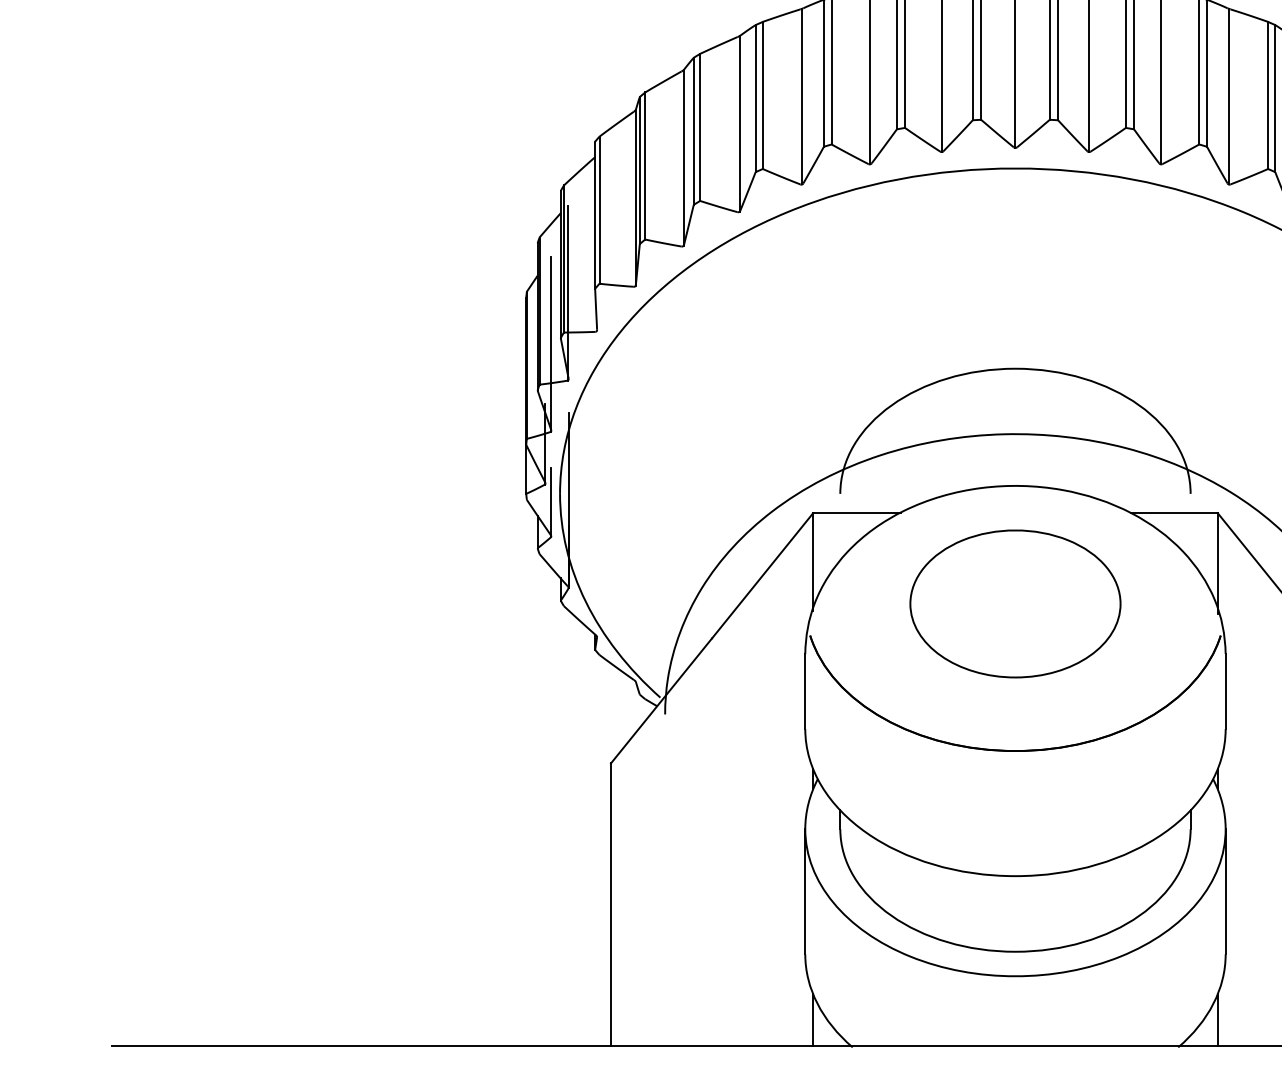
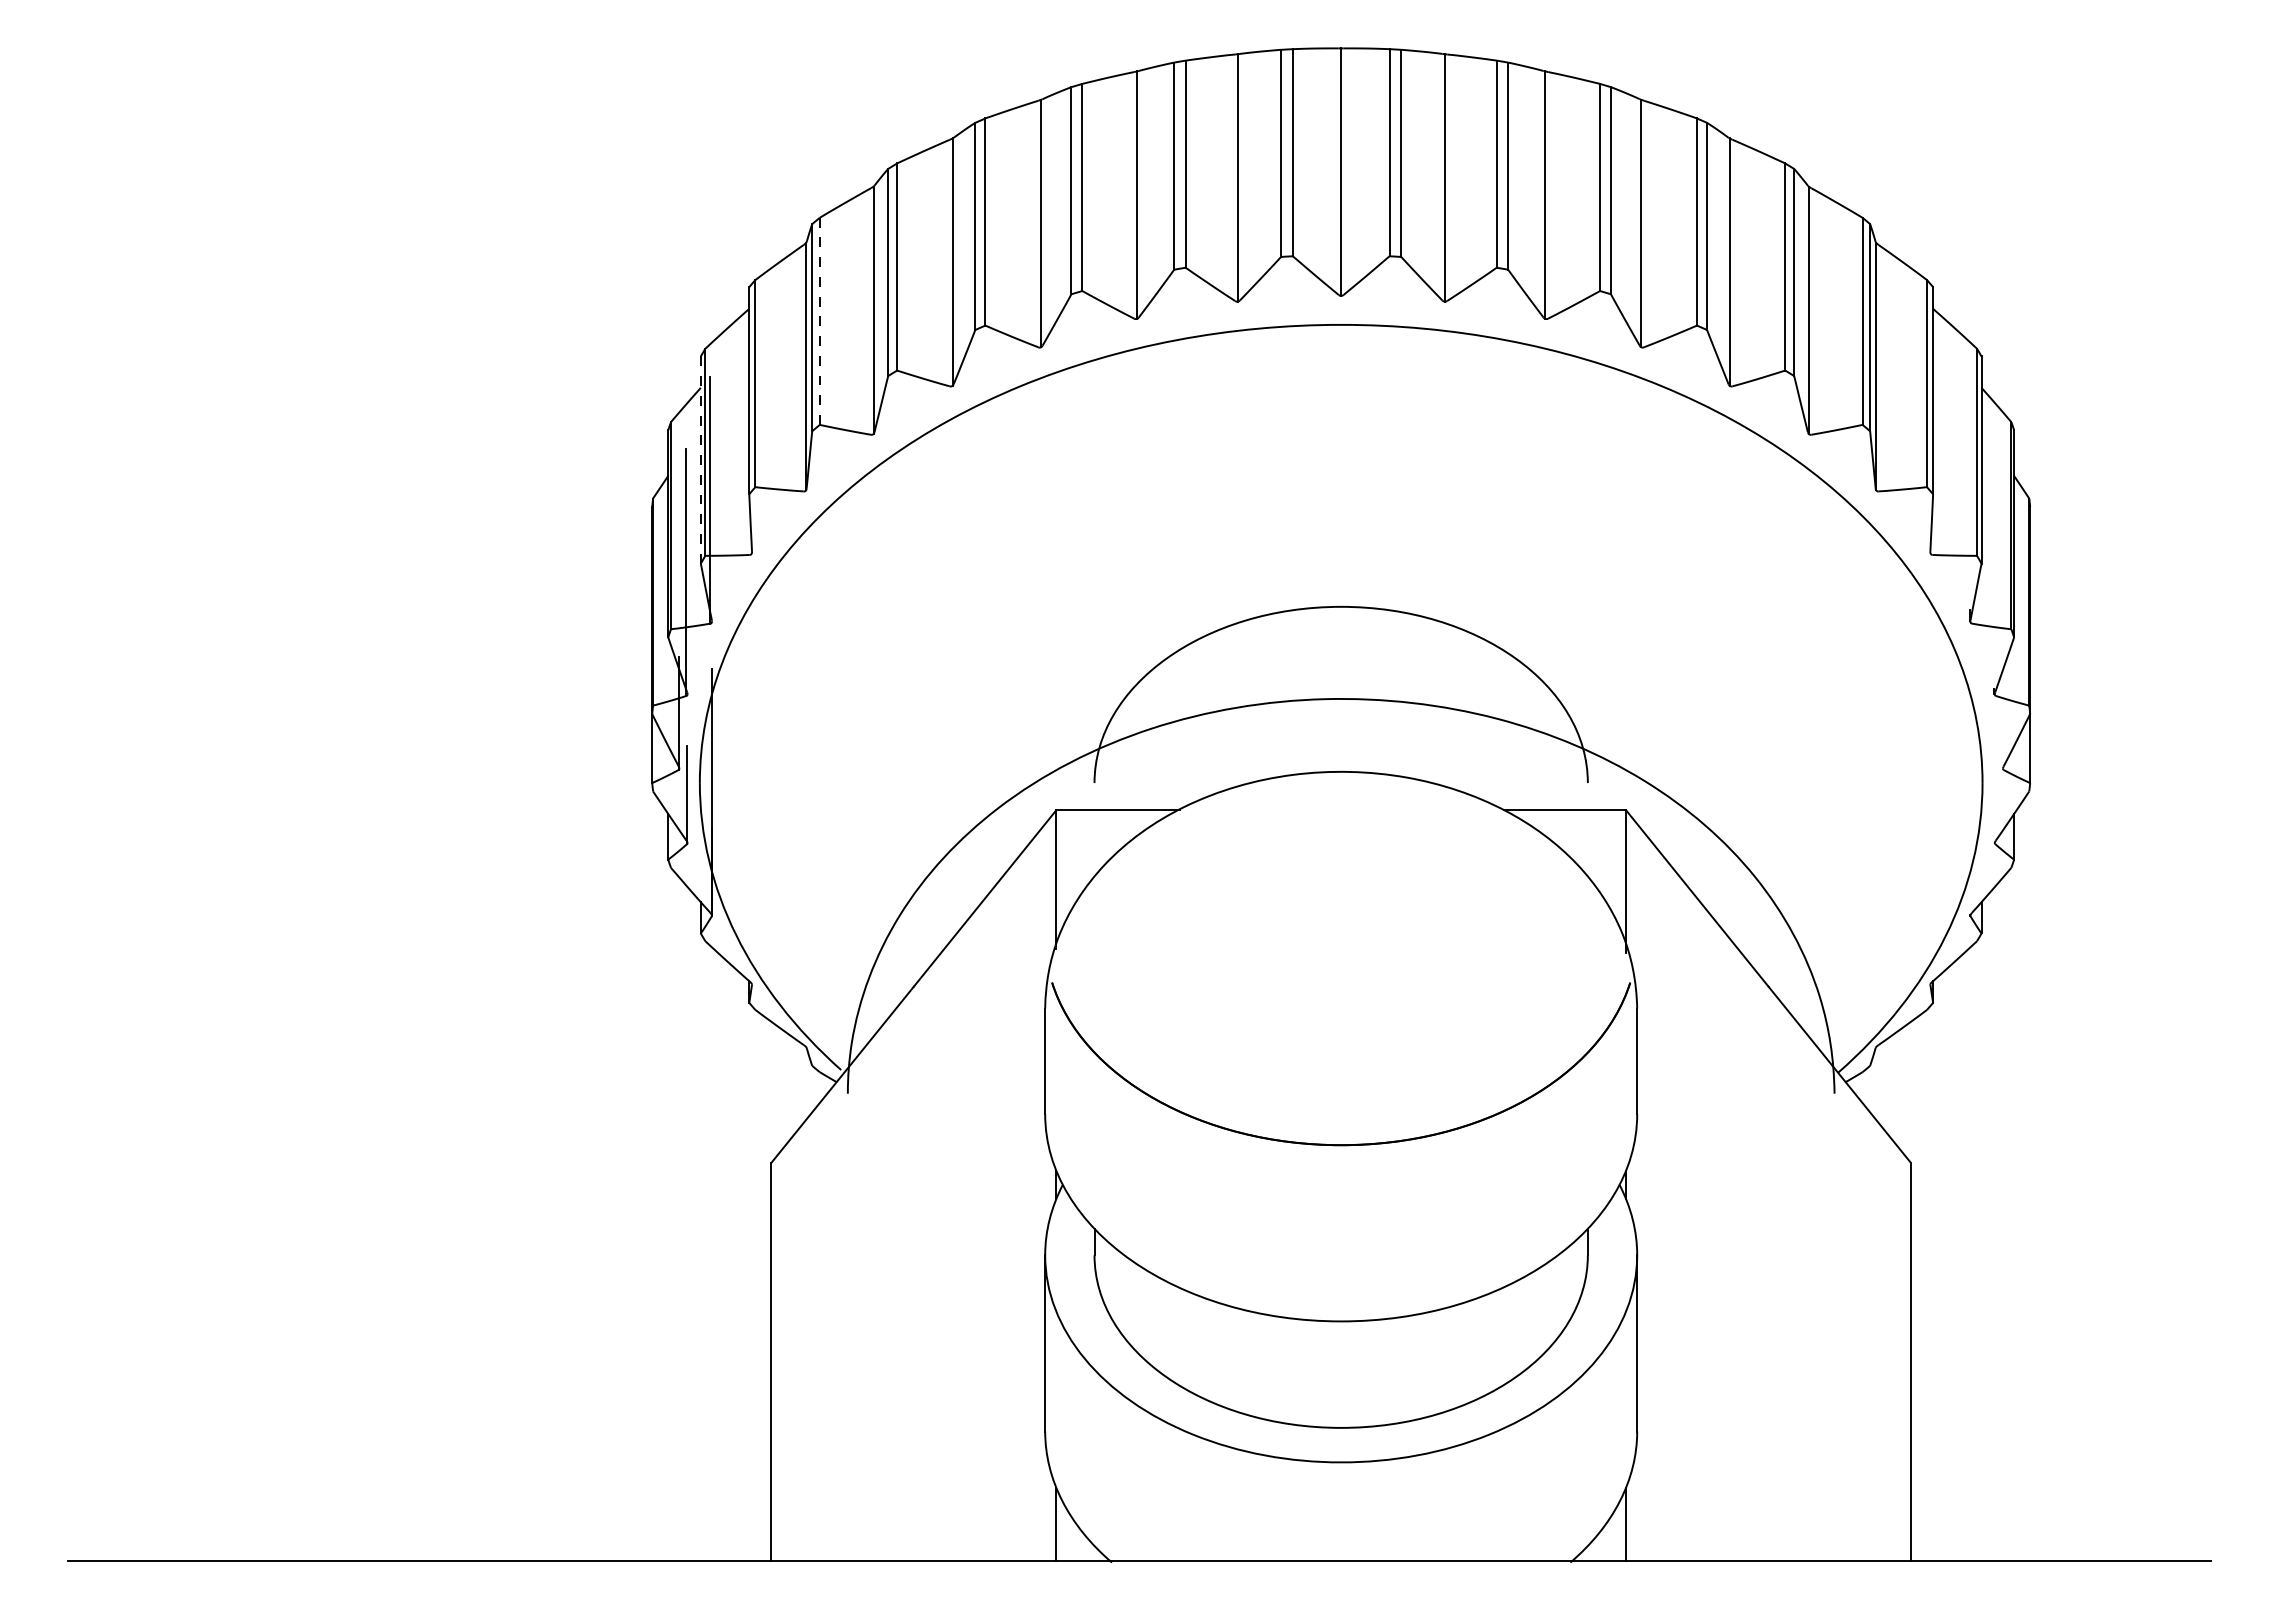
line: (645, 166) -> (819, 321), solid -> dashed
line: (560, 264) -> (700, 459), solid -> dashed
part: (1015, 603) -> (1341, 937), removed

